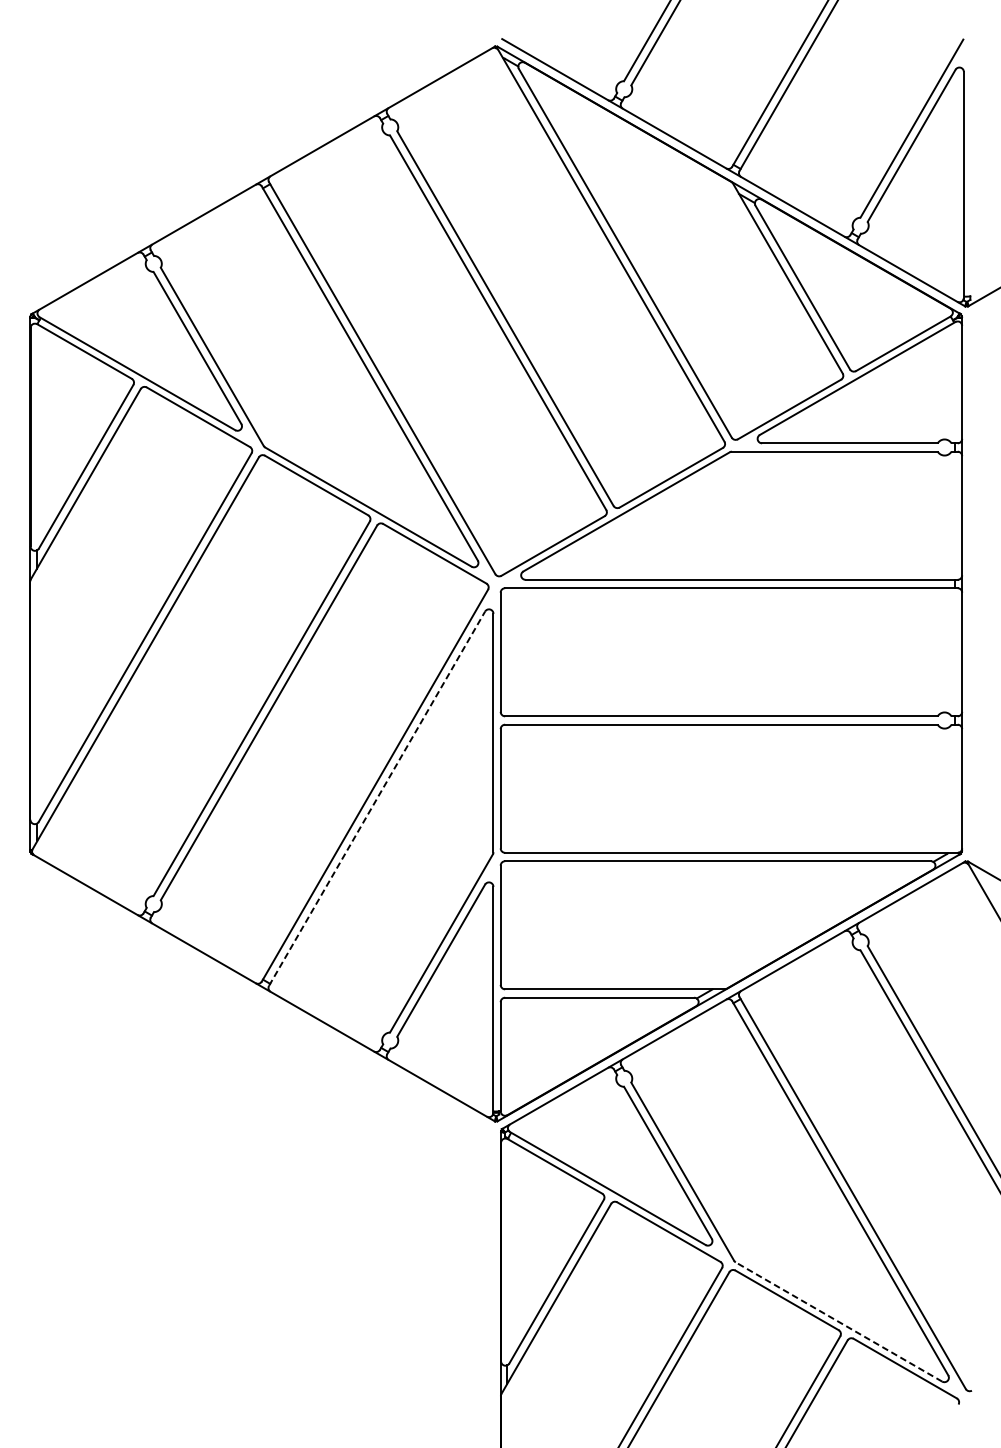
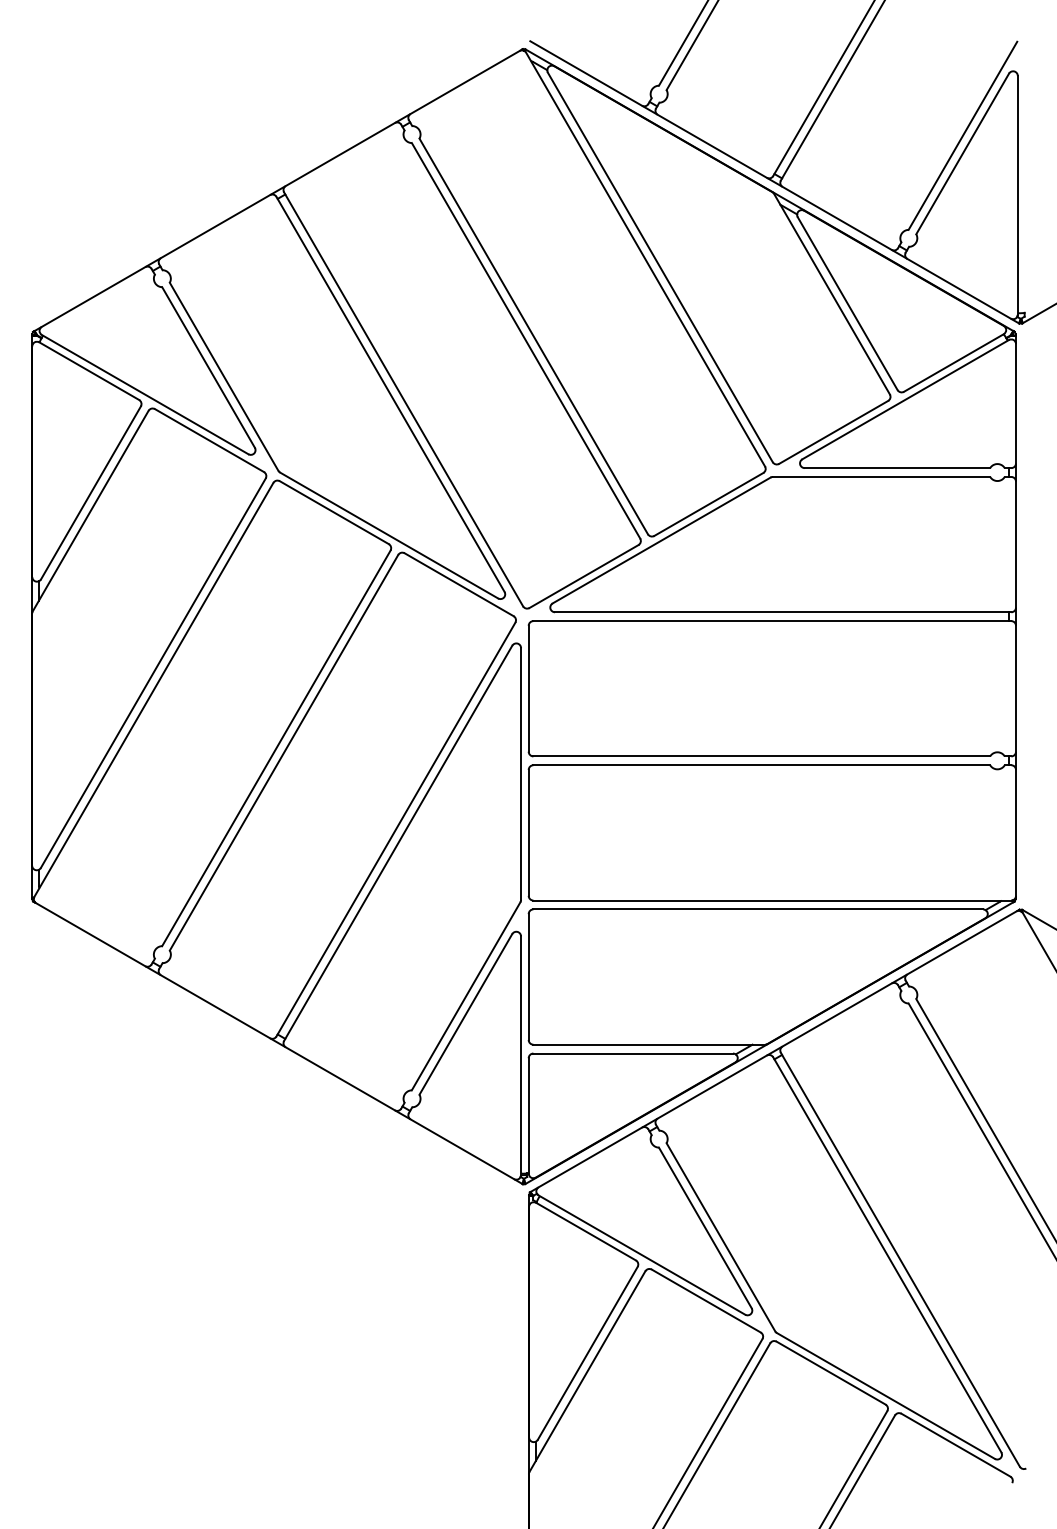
line: (377, 797) -> (398, 842), dashed -> solid
line: (838, 1321) -> (885, 1395), dashed -> solid

